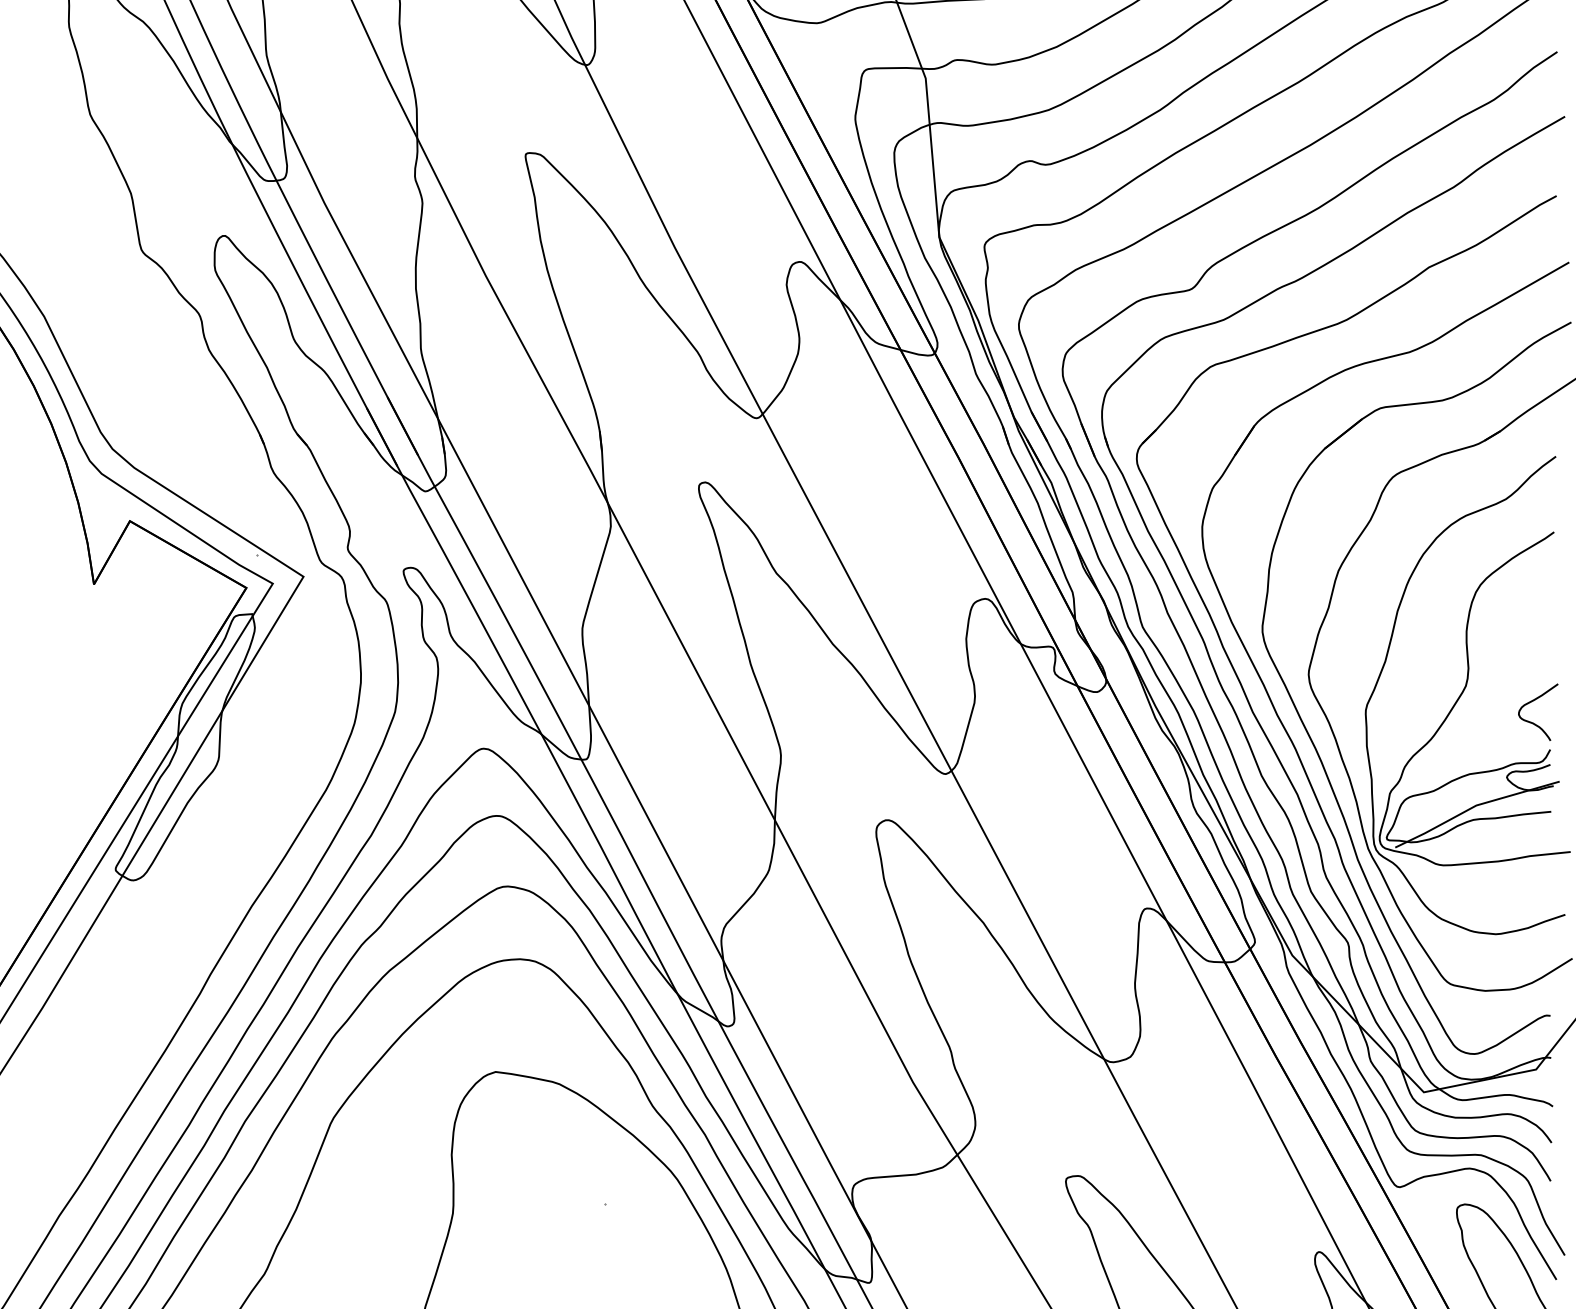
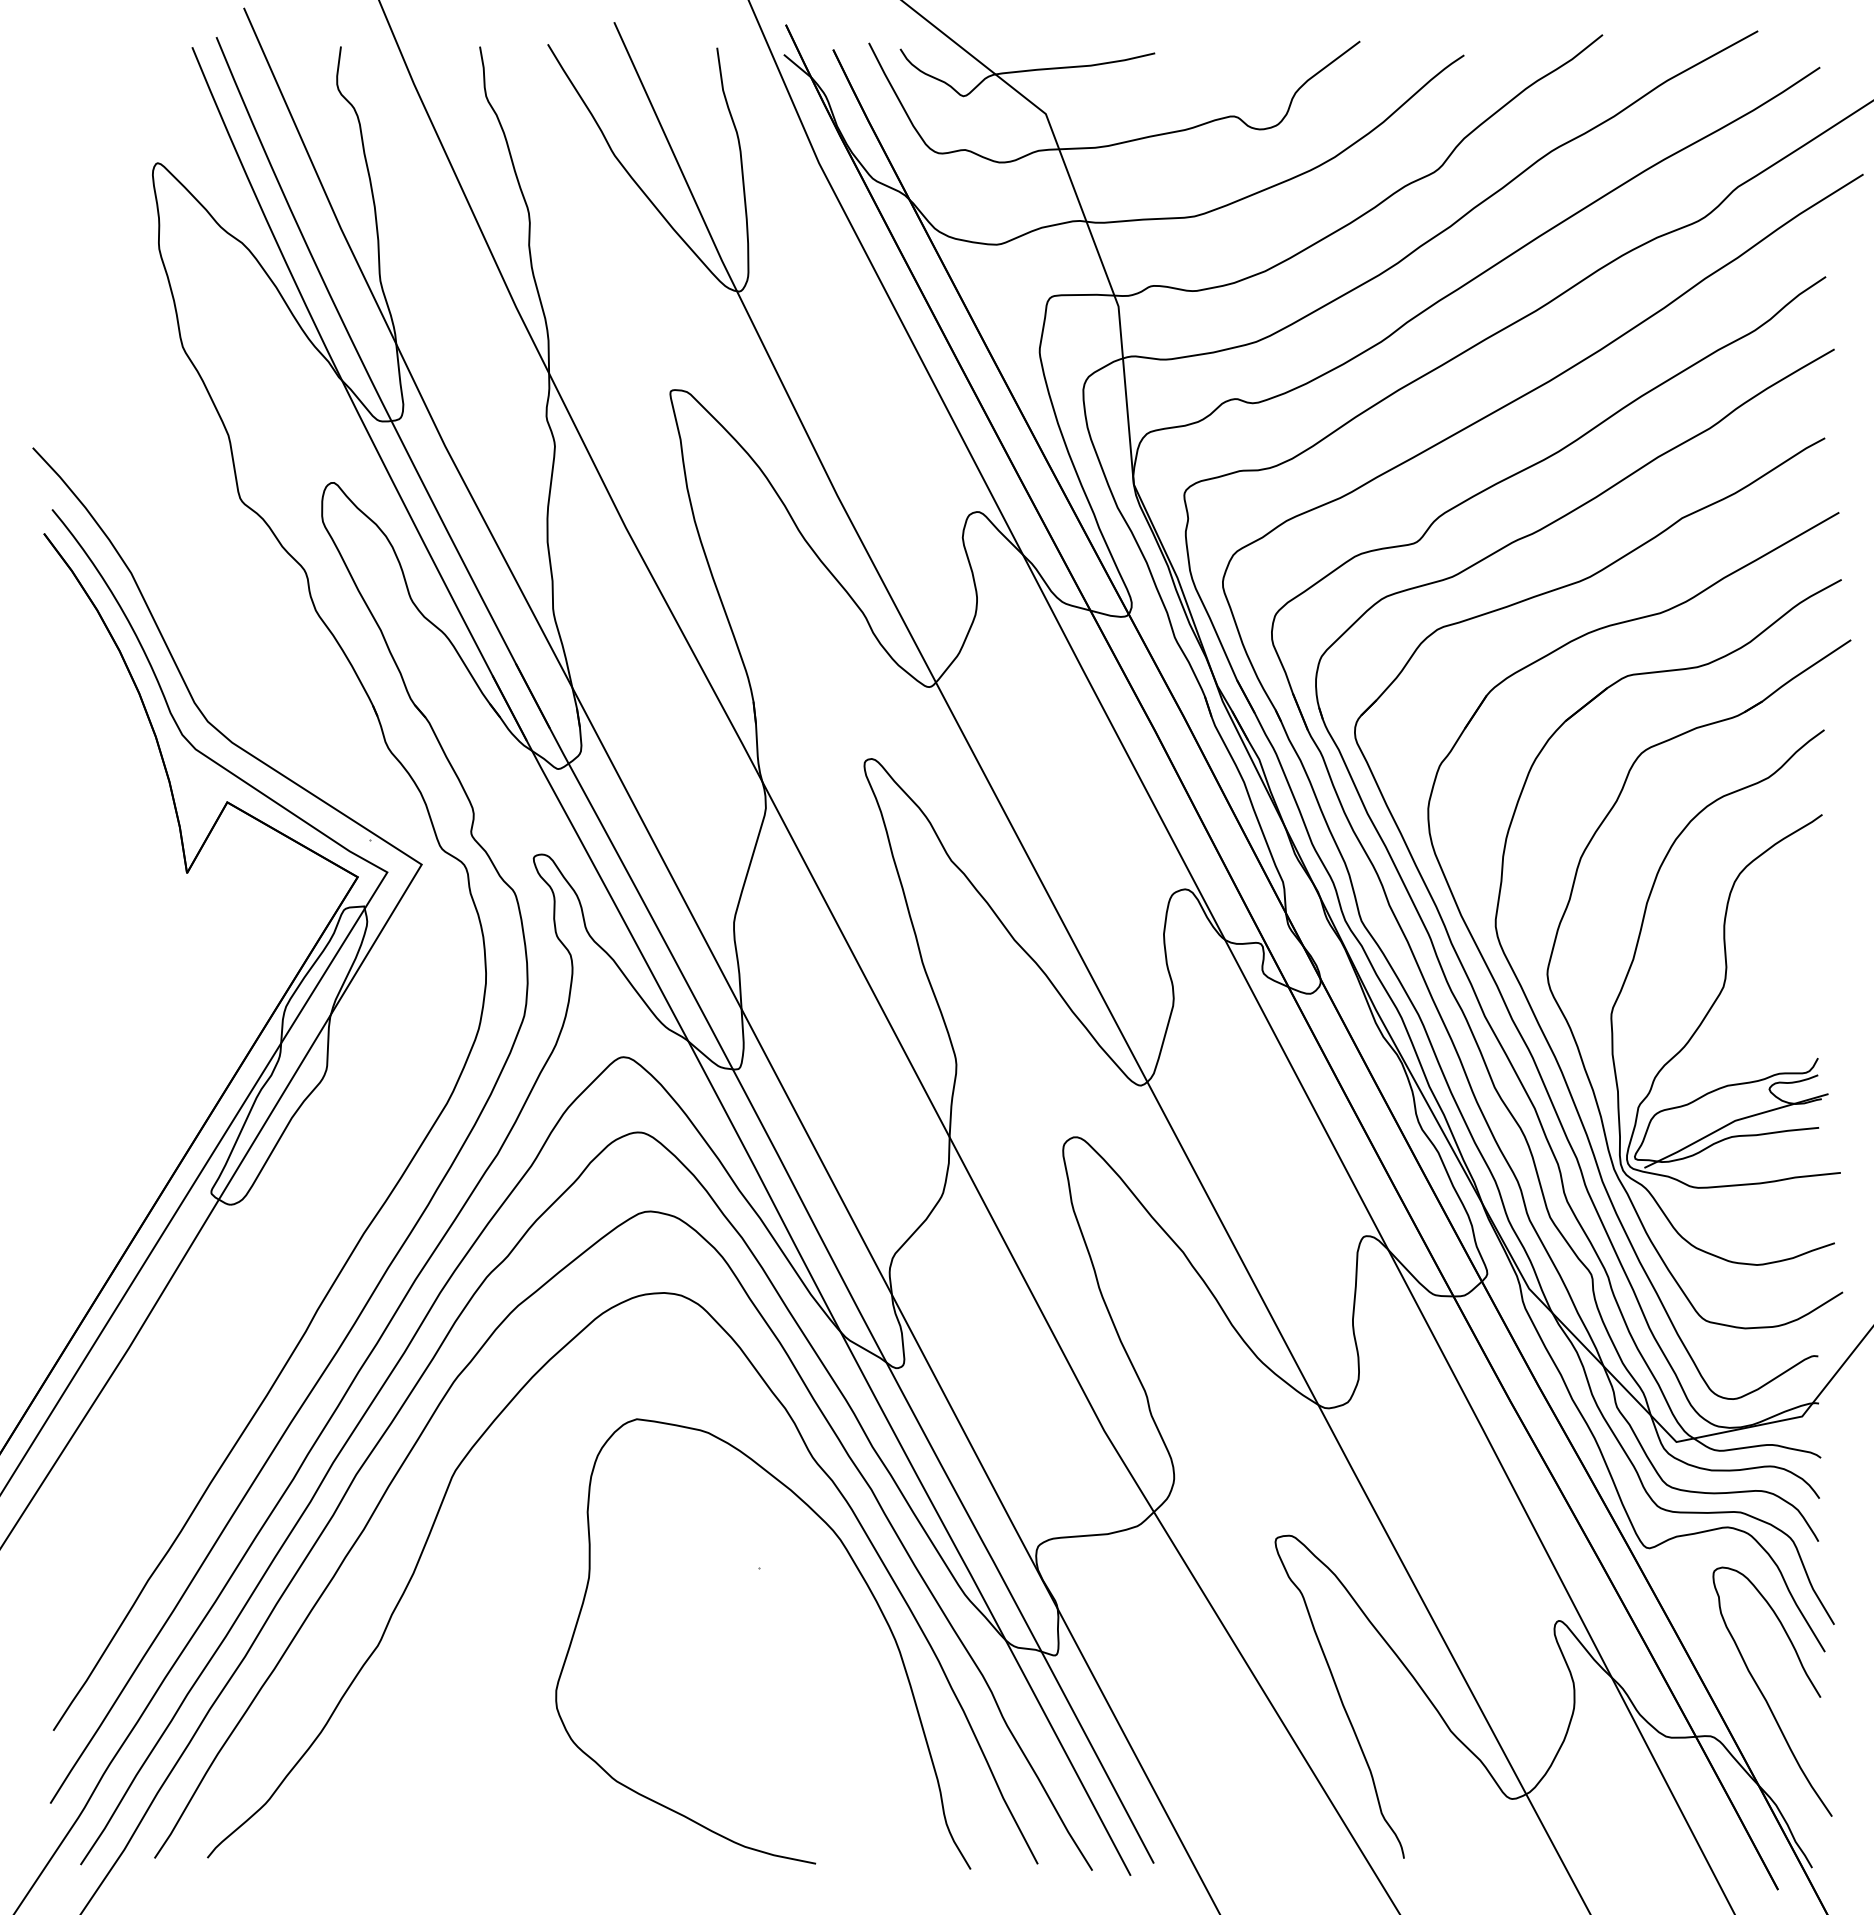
curve: (1532, 722) -> (1798, 1027), removed

